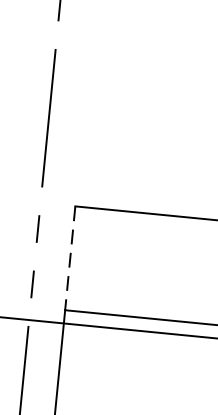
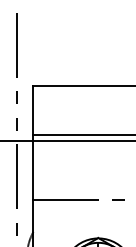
line: (70, 259) -> (33, 110), dashed -> solid

